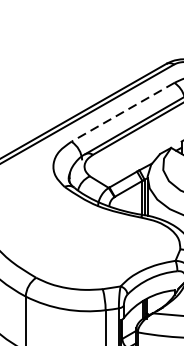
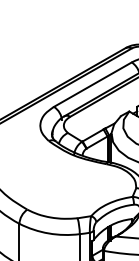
line: (122, 112) -> (92, 84), dashed -> solid

